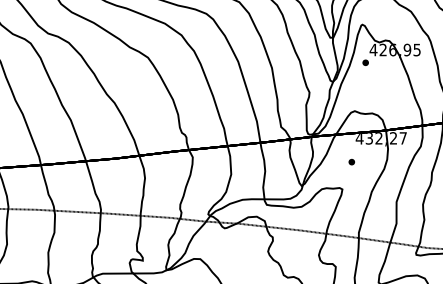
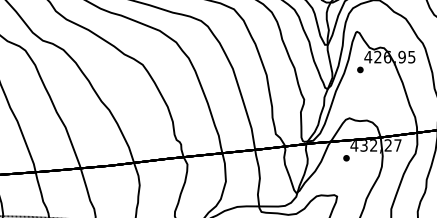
part: (351, 161) -> (346, 157), moved

